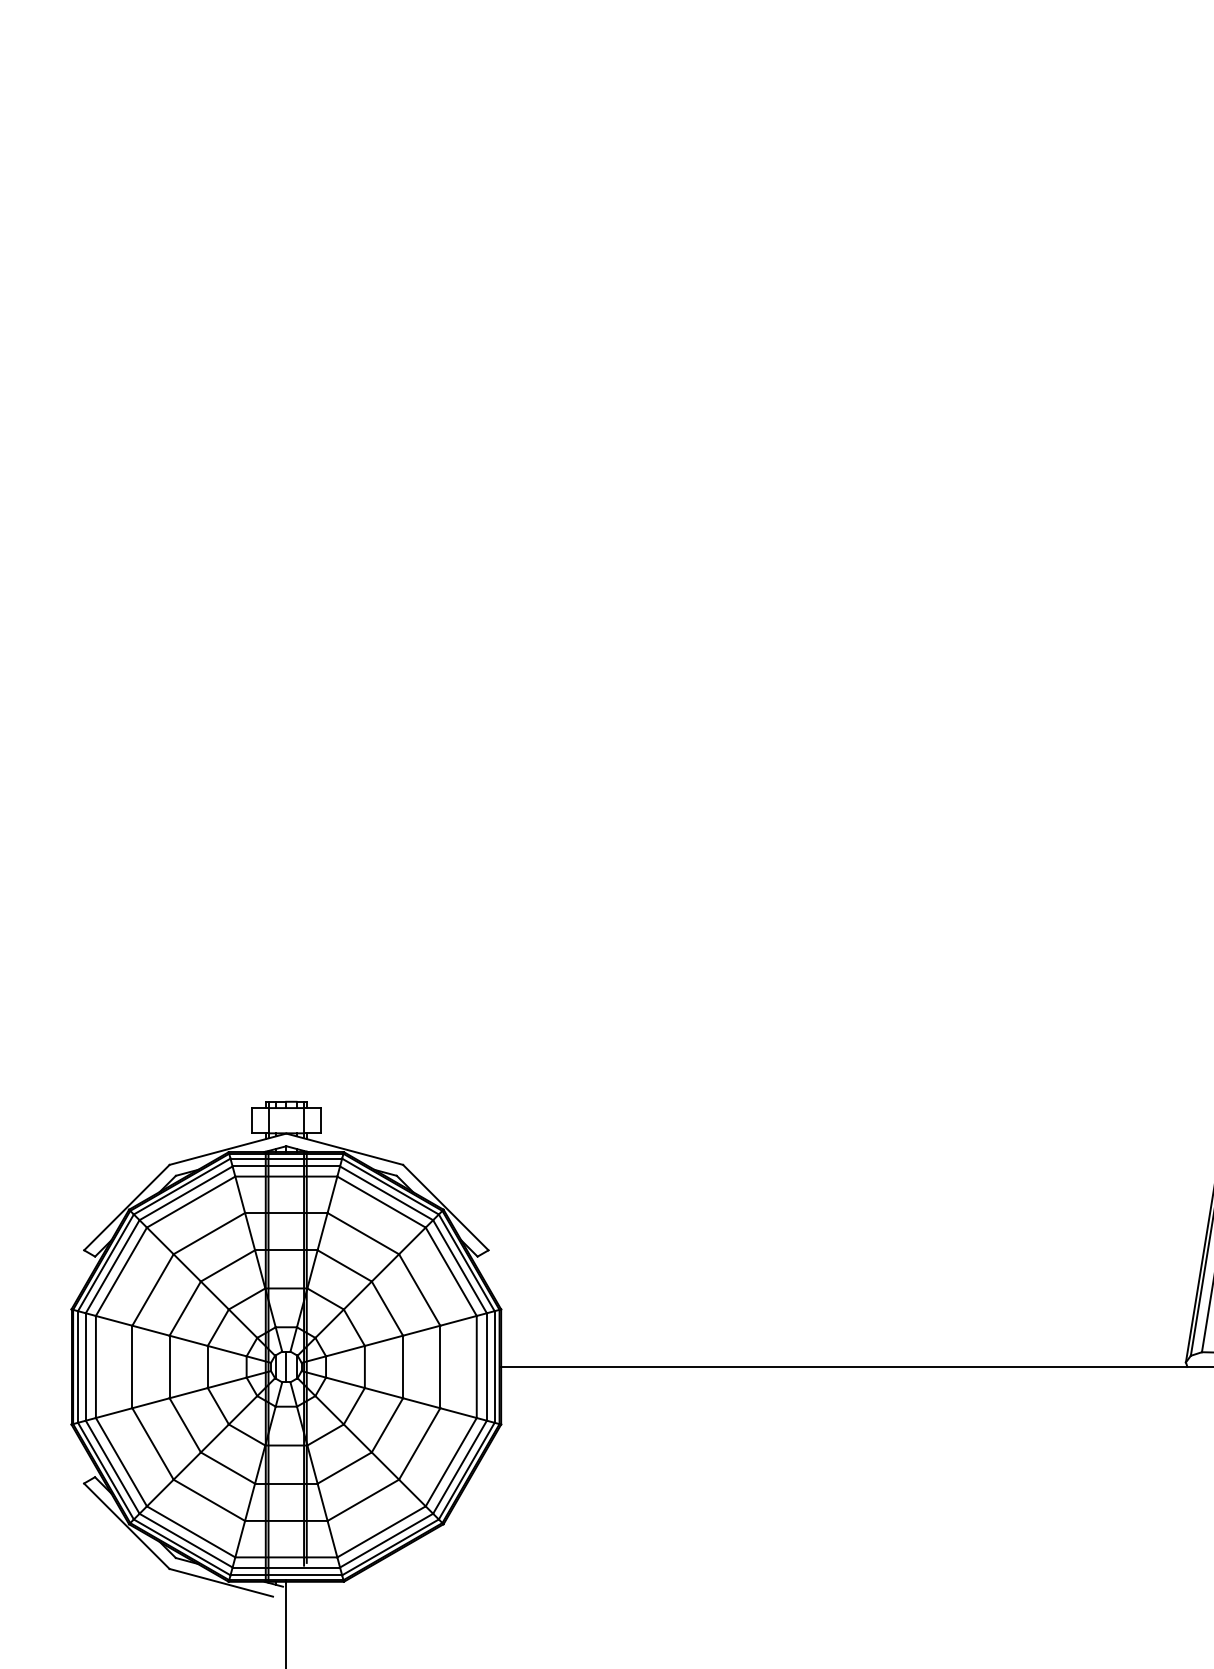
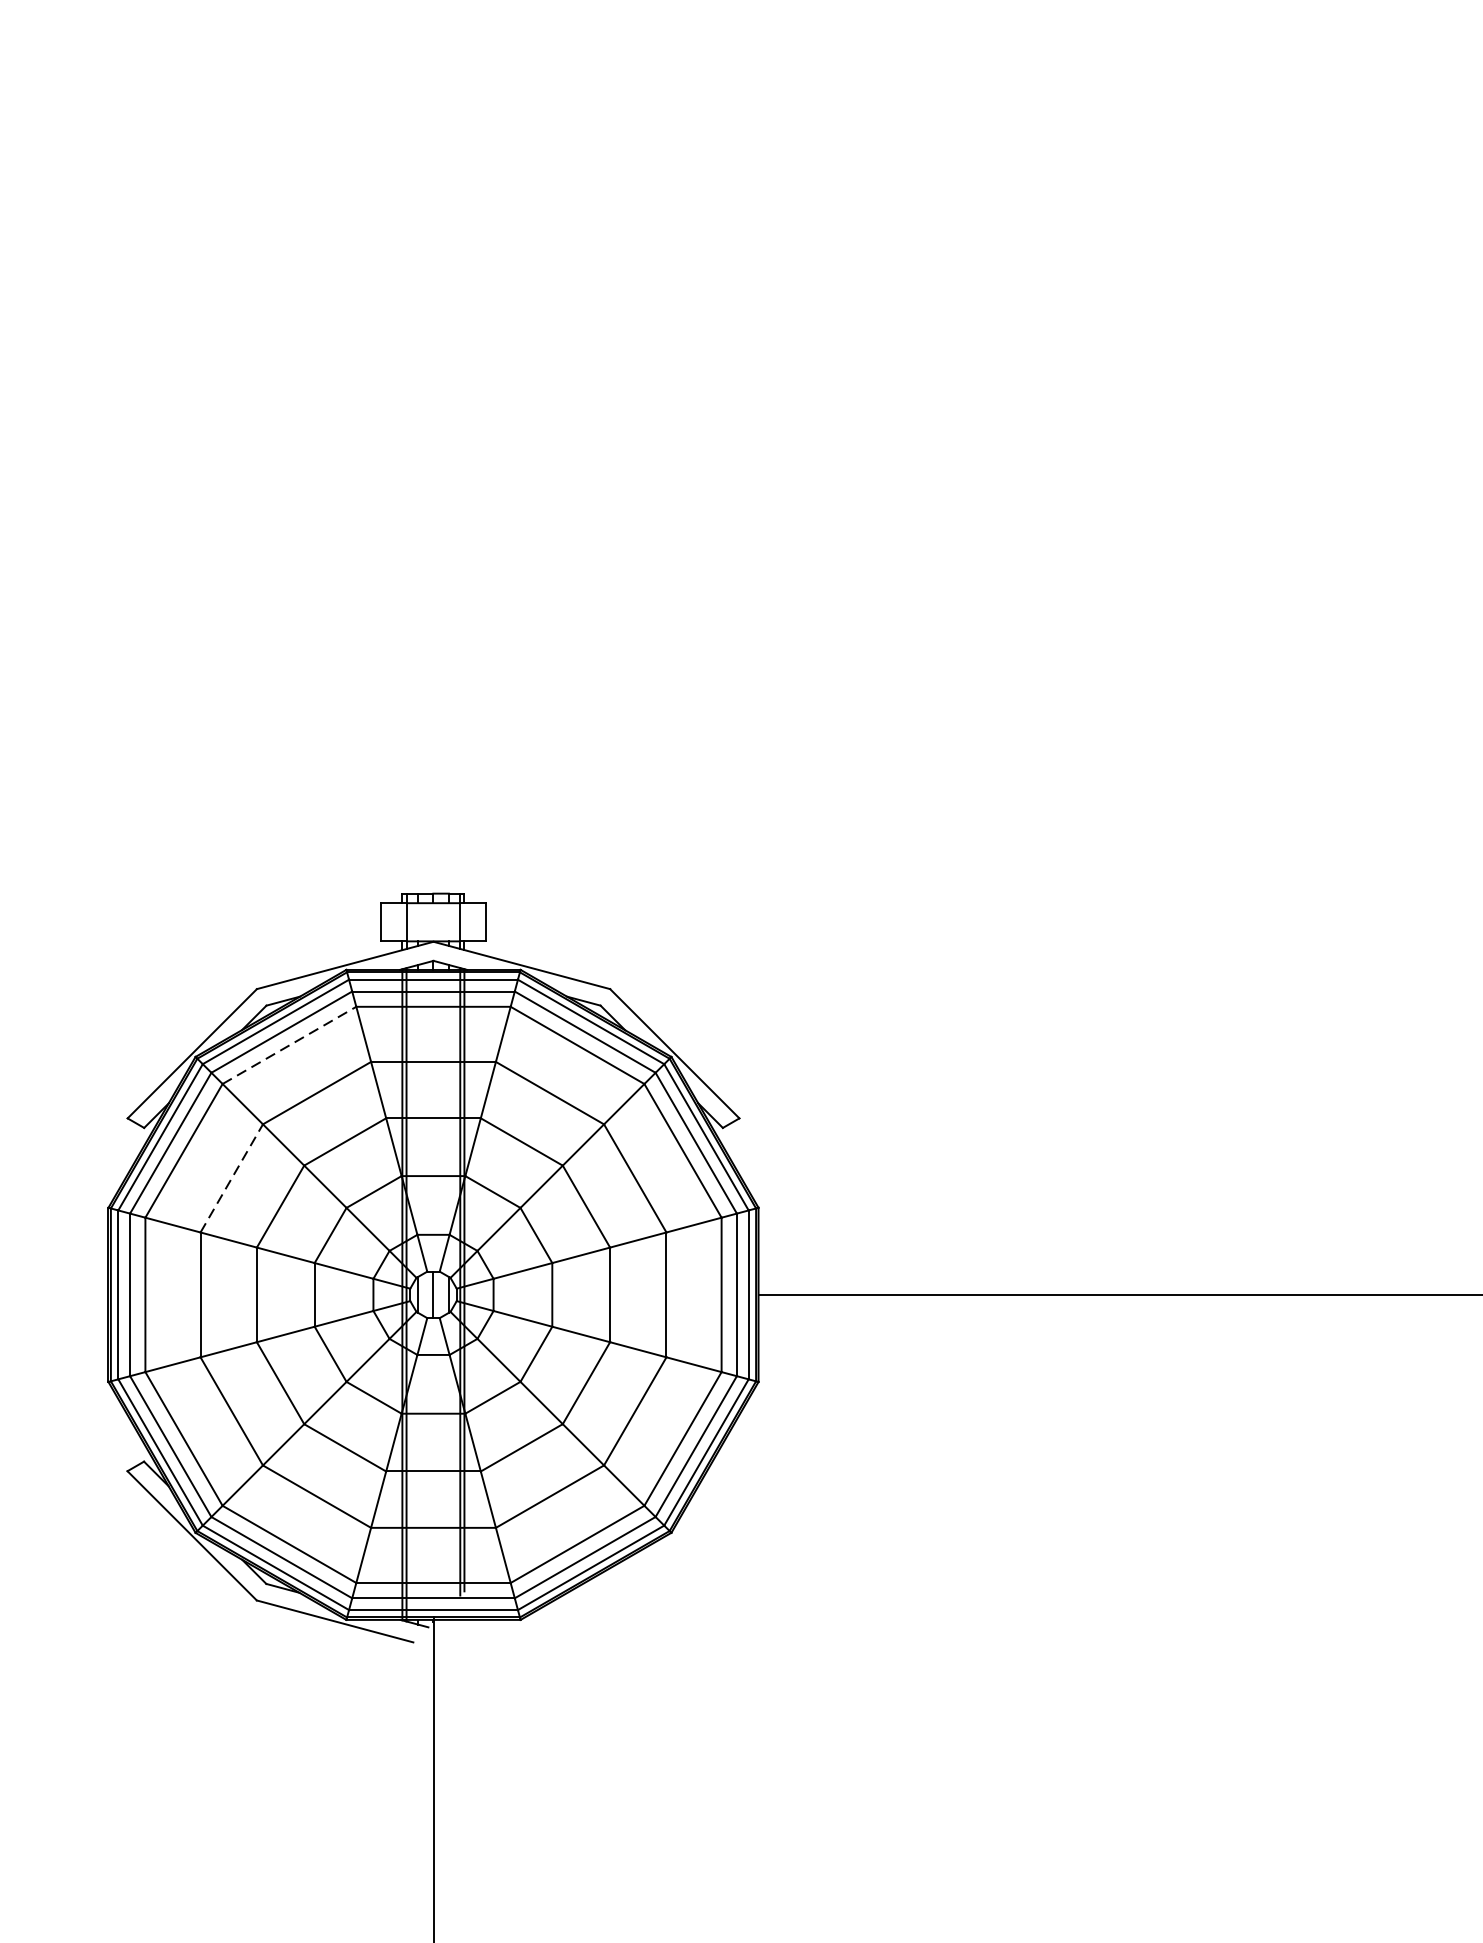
line: (191, 1201) -> (290, 1044), solid -> dashed
line: (153, 1289) -> (232, 1177), solid -> dashed

